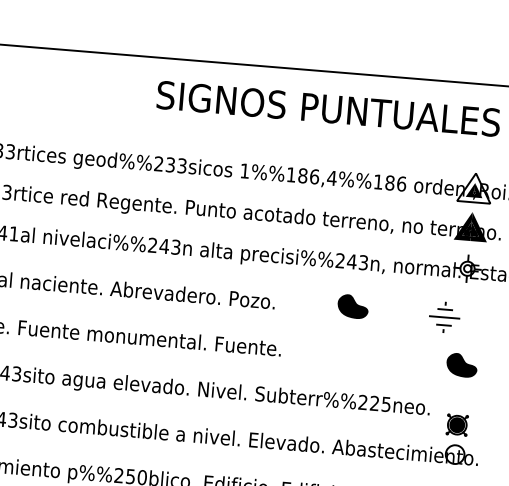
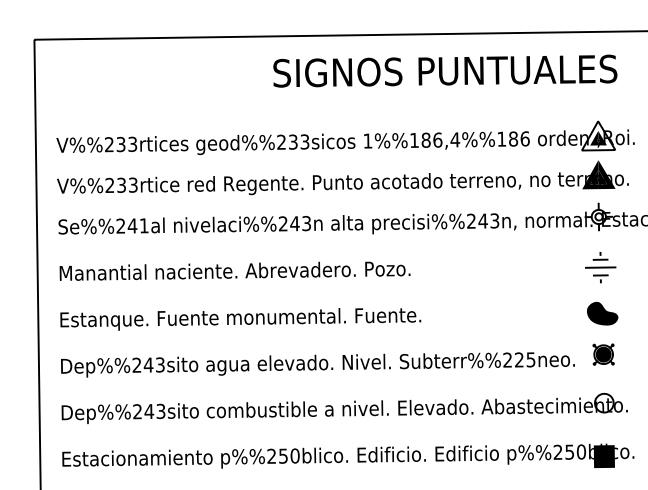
part: (353, 306) -> (488, 265), removed
part: (444, 317) -> (600, 267), moved
part: (457, 425) -> (603, 354), moved

